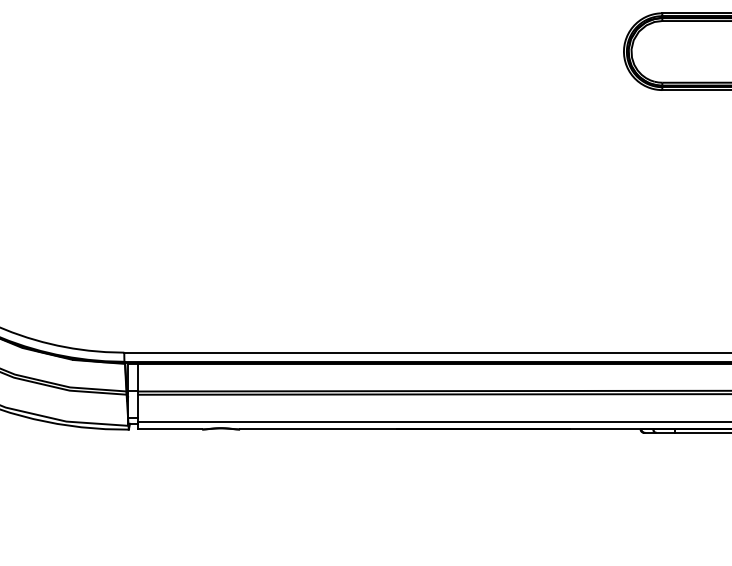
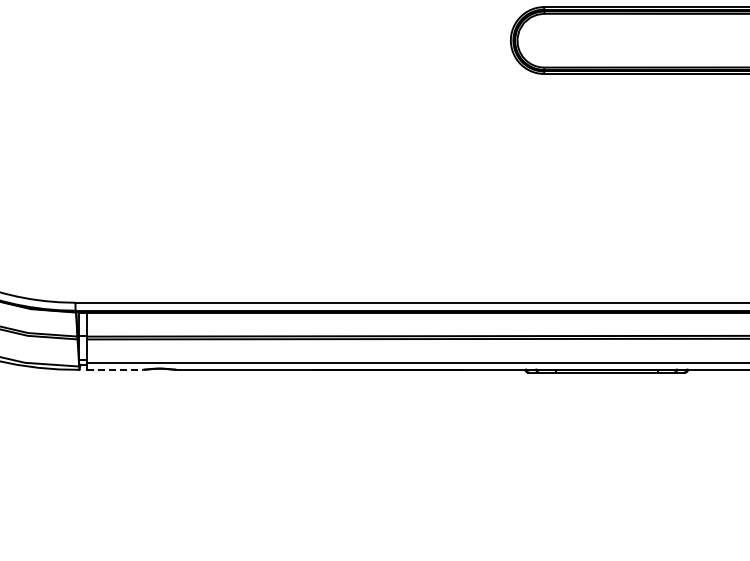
line: (170, 429) -> (115, 369), solid -> dashed

